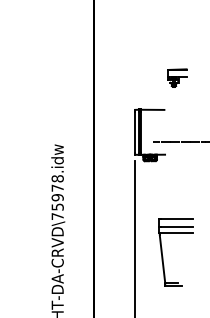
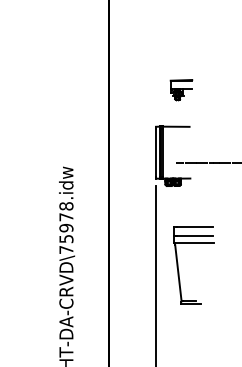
part: (177, 78) -> (181, 90), moved
part: (162, 252) -> (178, 265), moved

